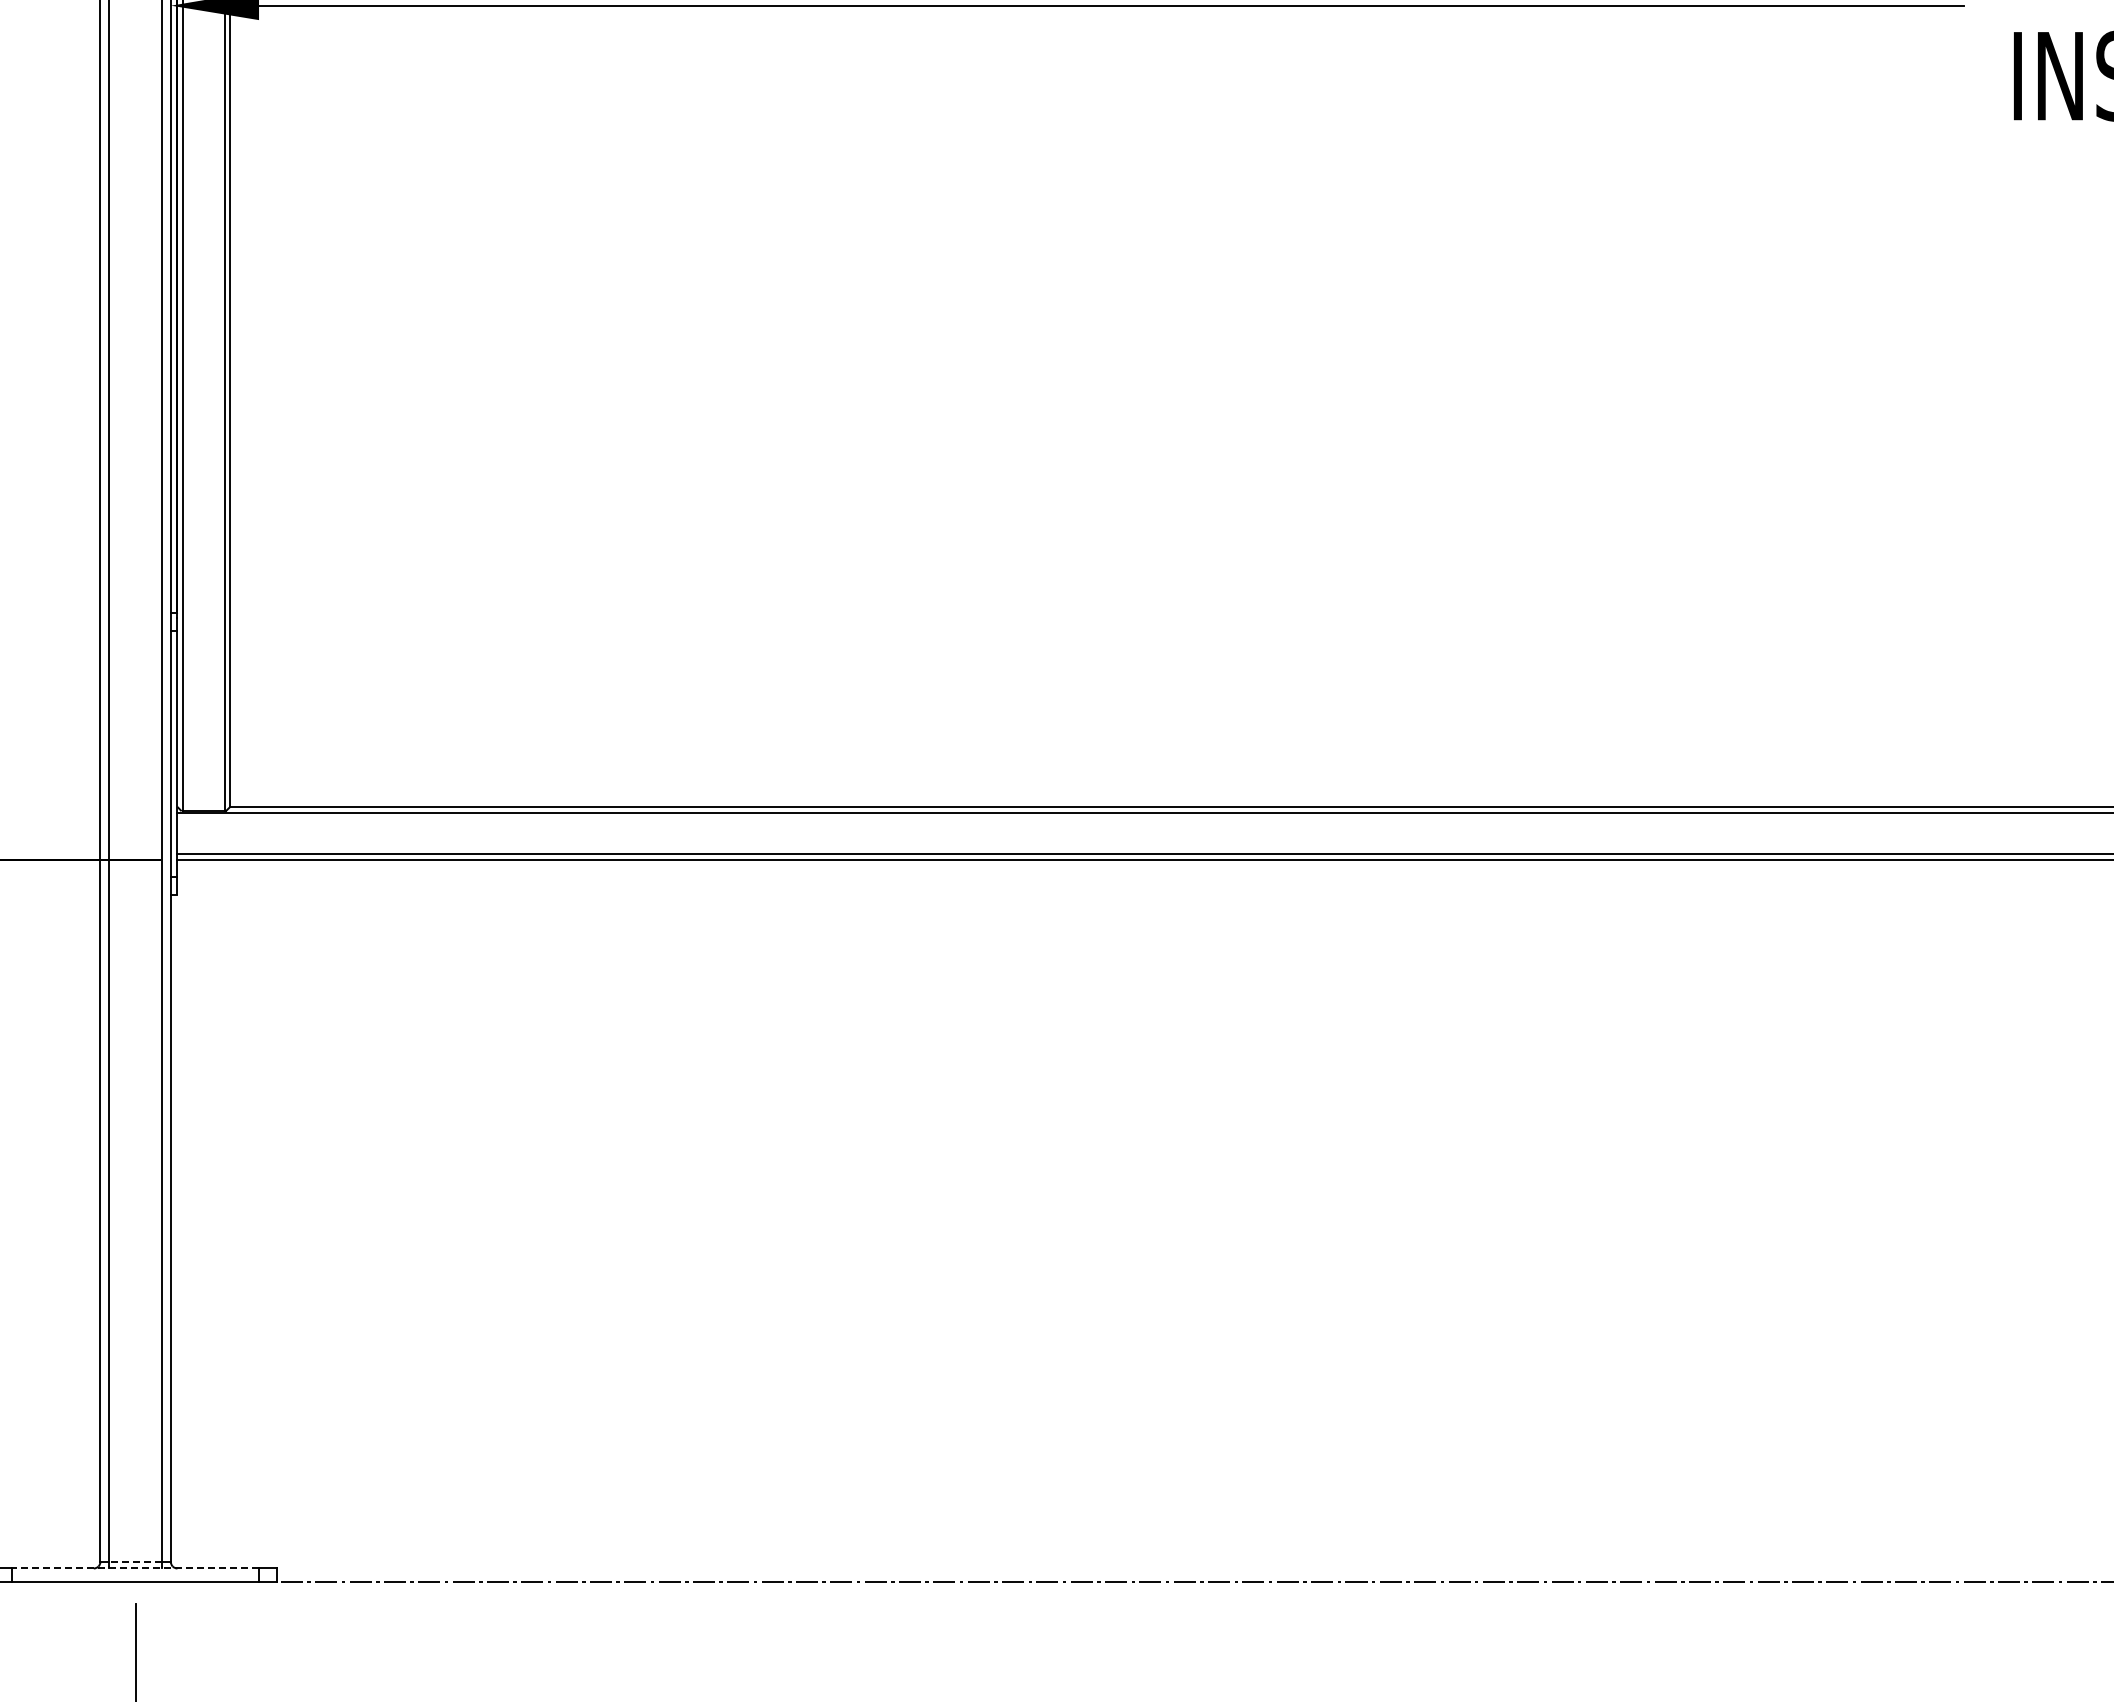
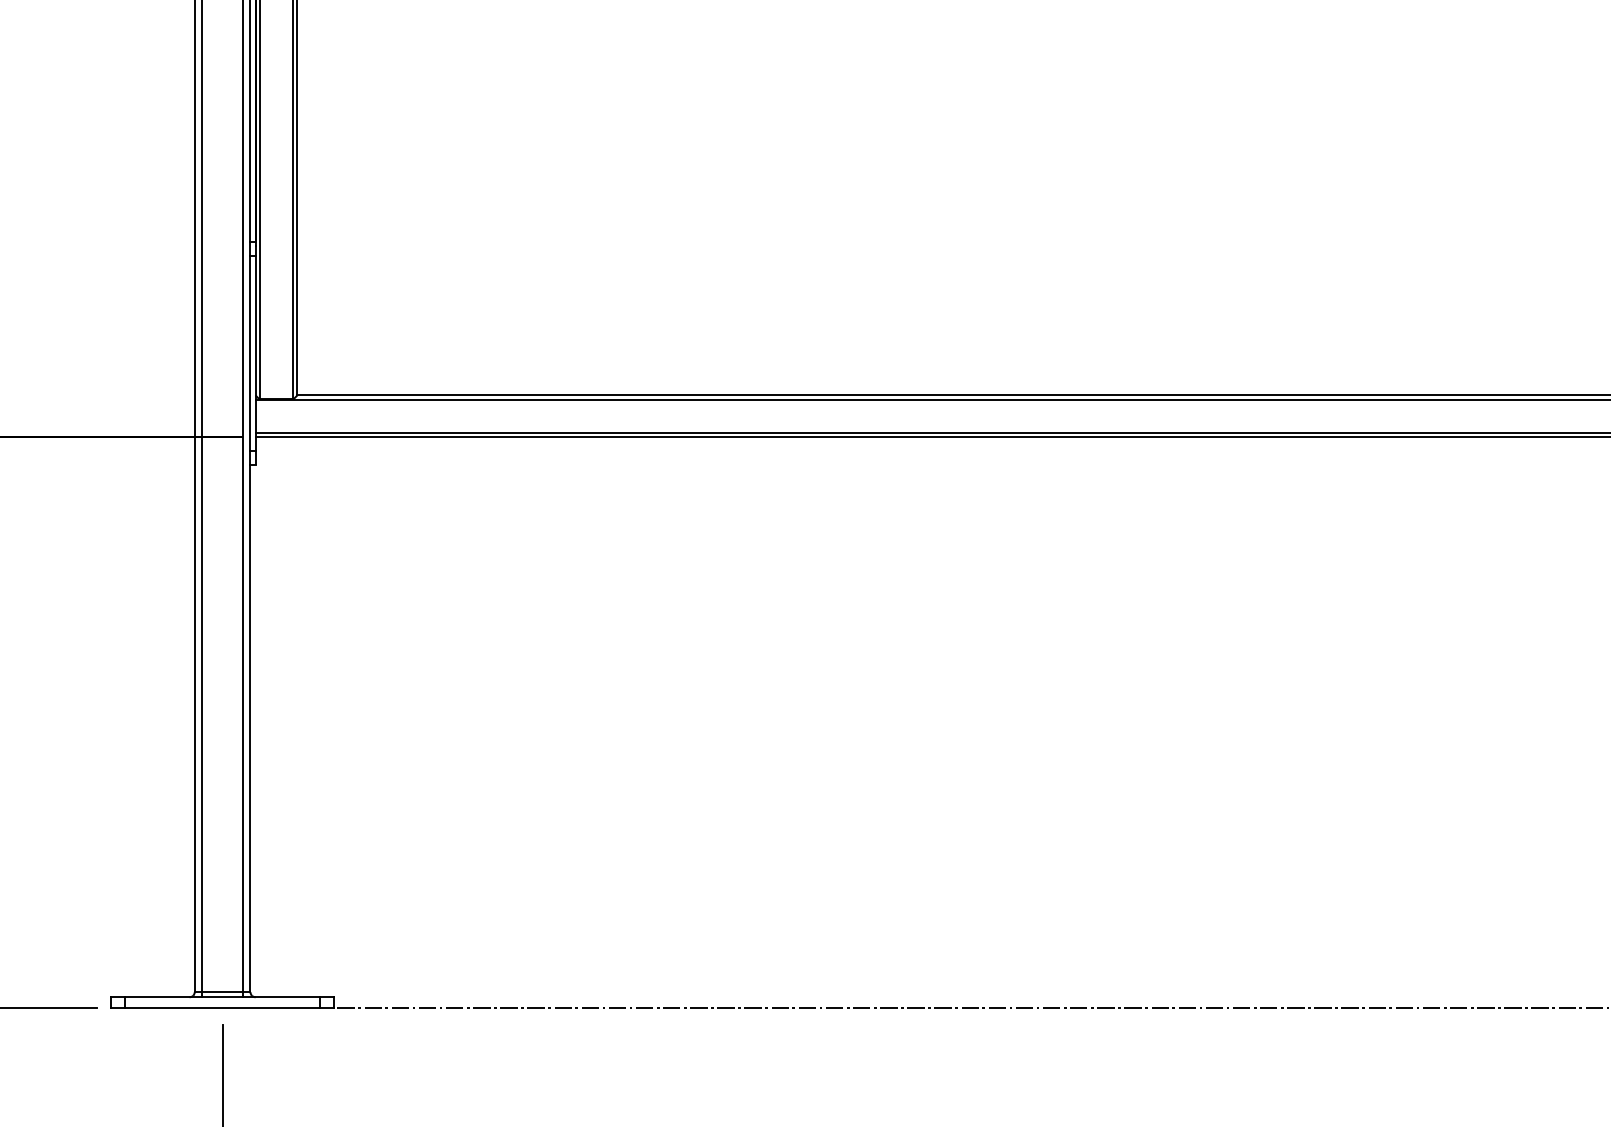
line: (135, 1561) -> (222, 991), dashed -> solid
line: (135, 1568) -> (222, 997), dashed -> solid

